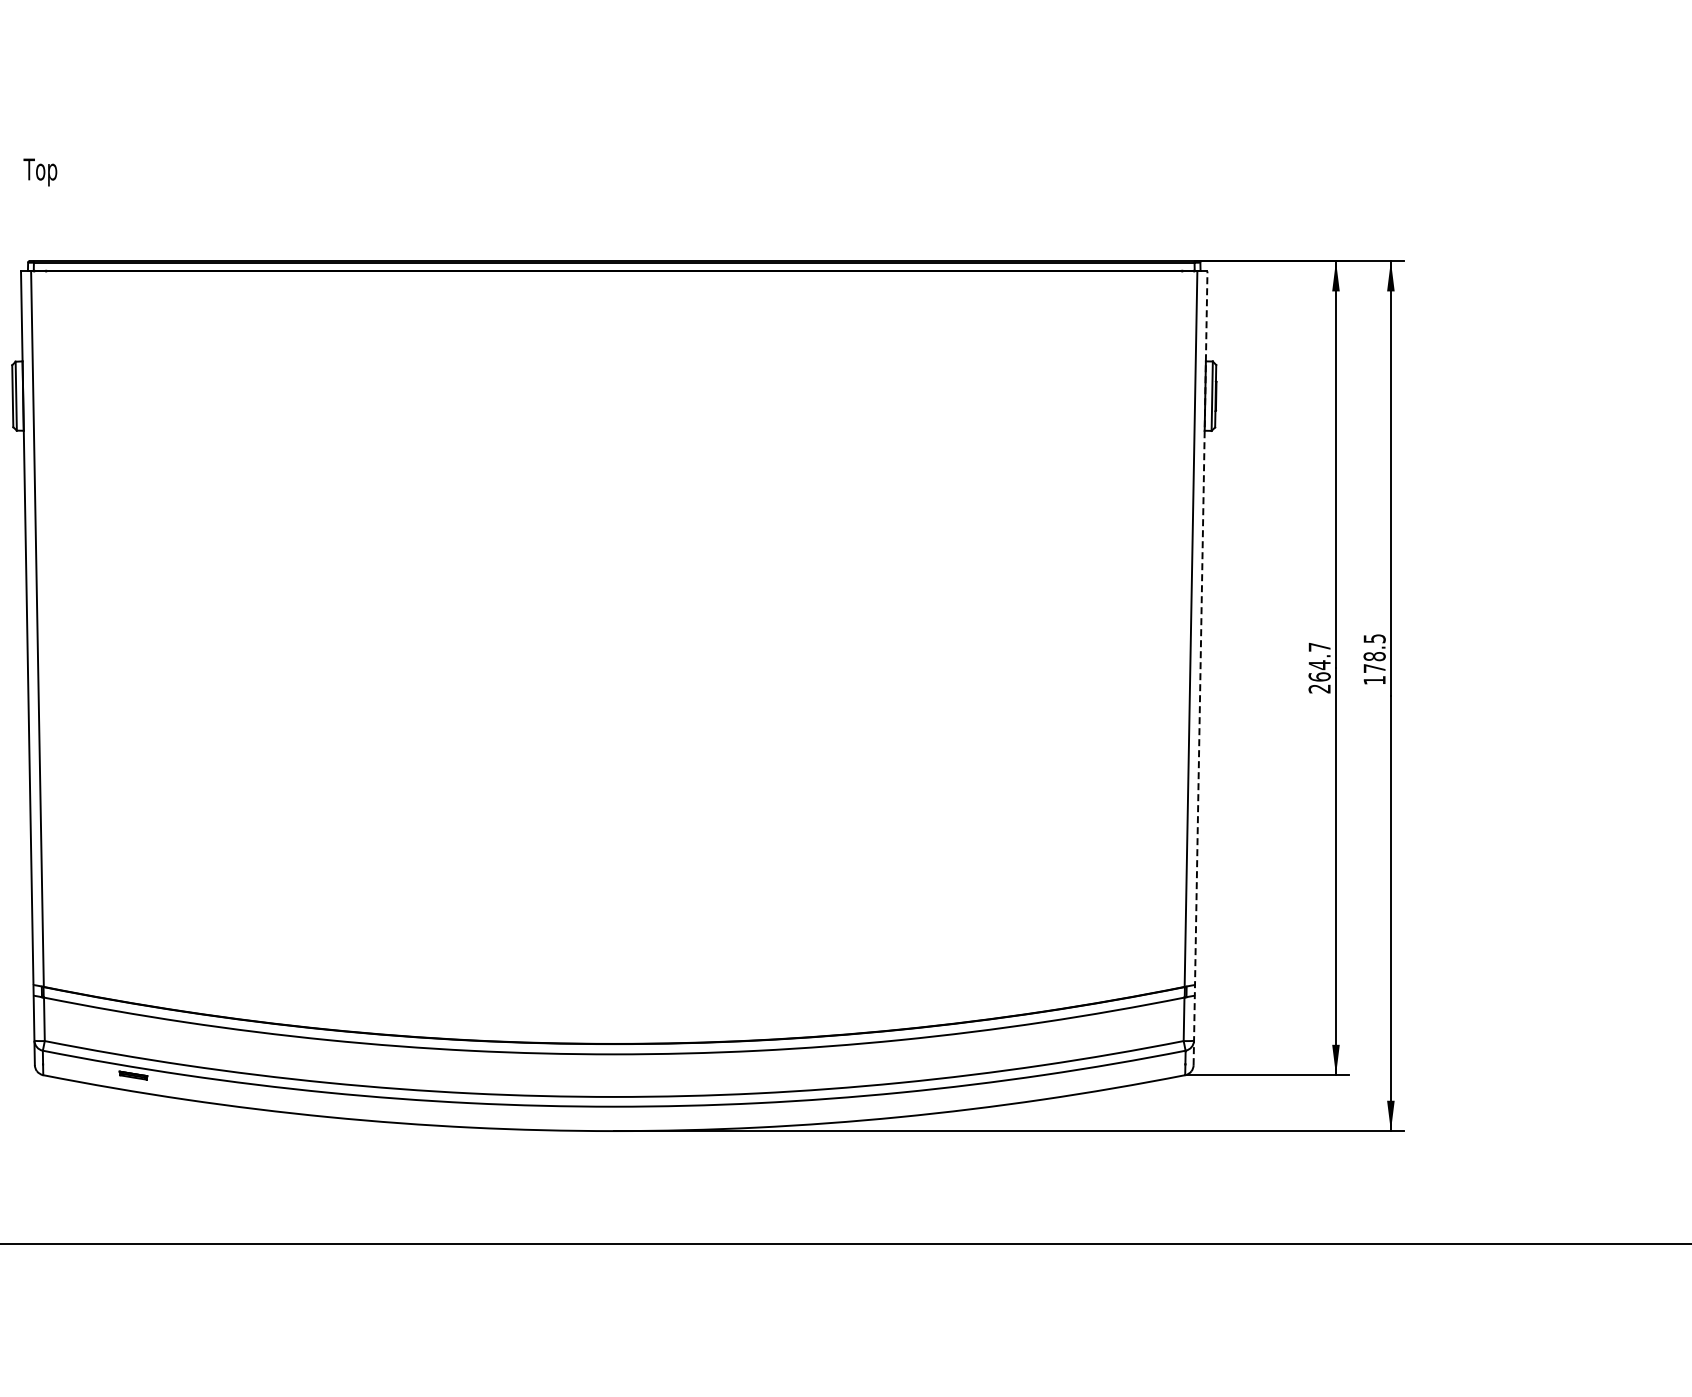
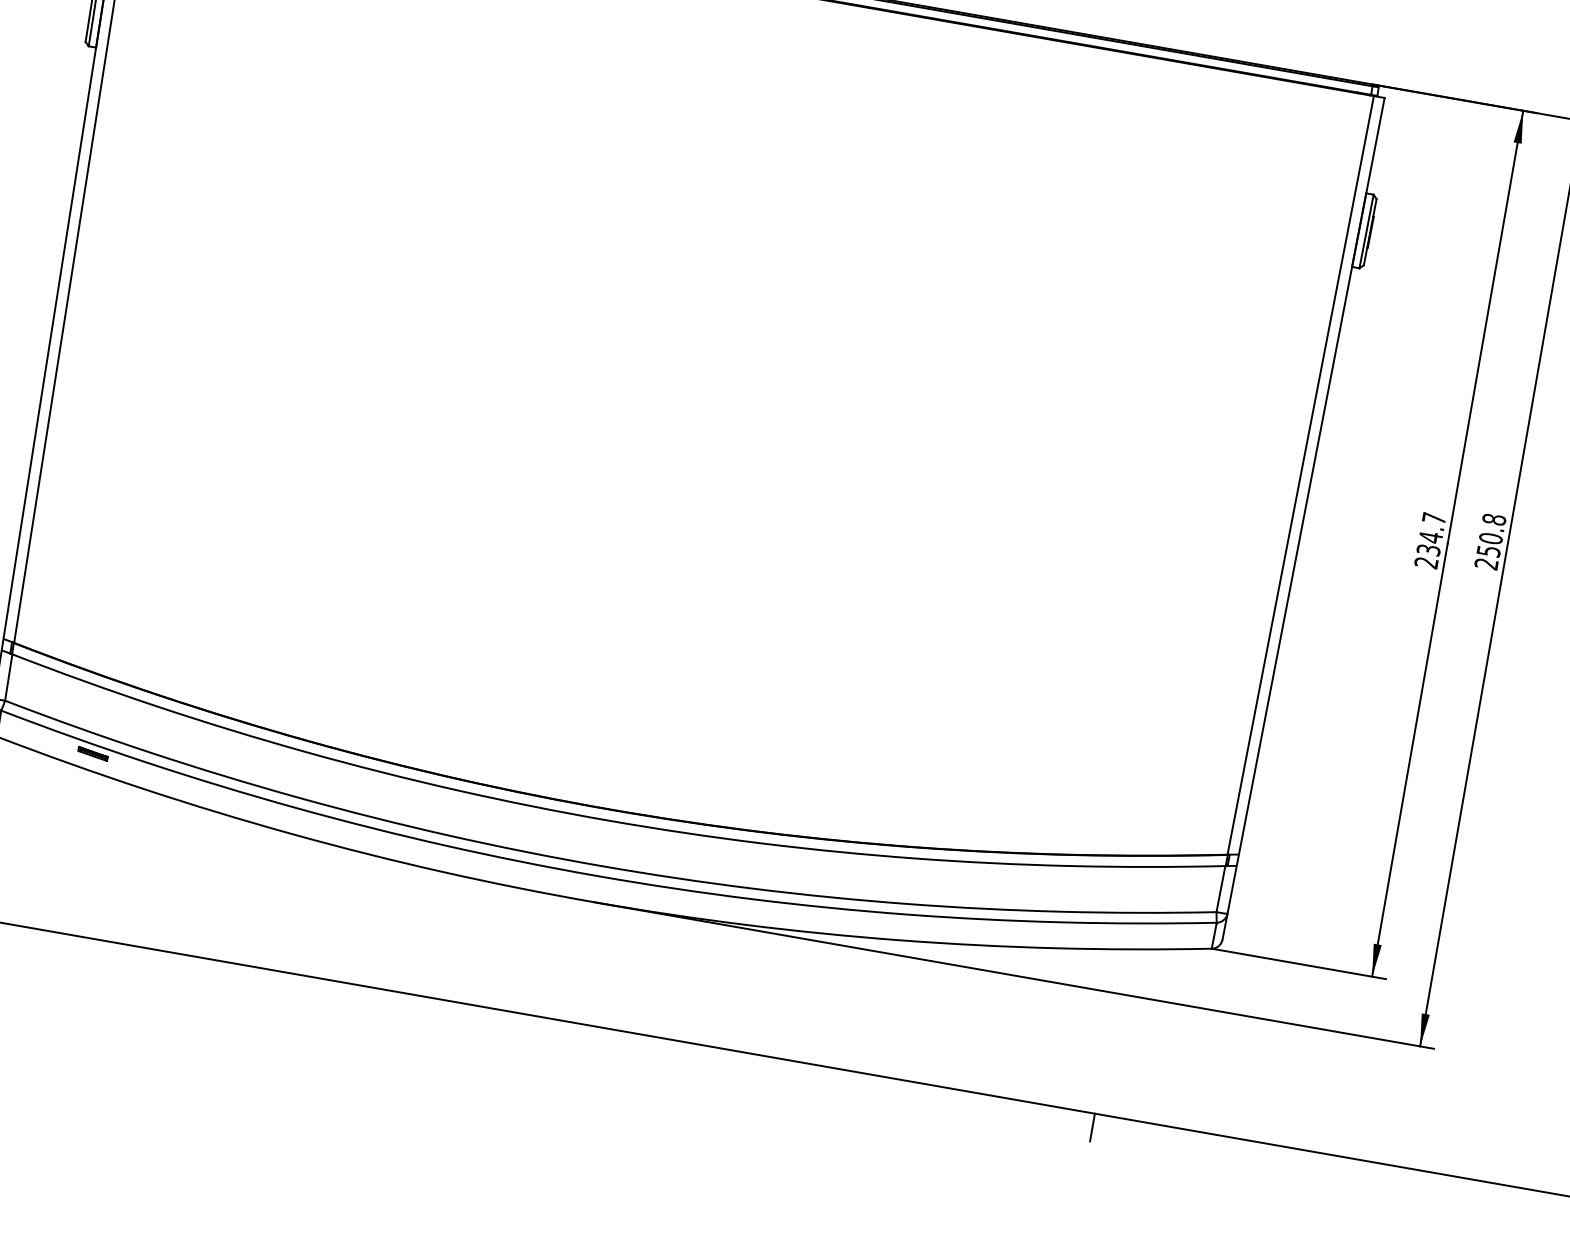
text: (1374, 659) -> (1490, 541), 178.5 -> 250.8
line: (1200, 668) -> (1303, 518), dashed -> solid
text: (1319, 676) -> (1428, 549), 264.7 -> 234.7
line: (1104, 1257) -> (1092, 1127), added

